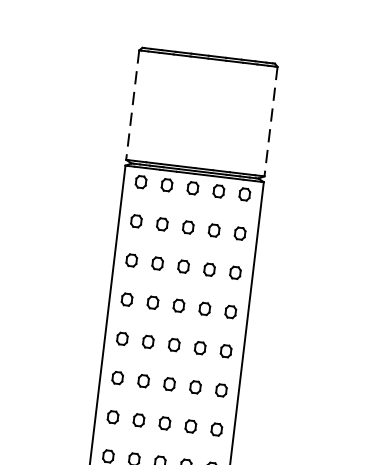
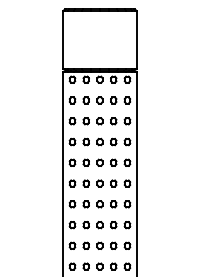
line: (132, 106) -> (63, 40), dashed -> solid
line: (270, 122) -> (136, 40), dashed -> solid

